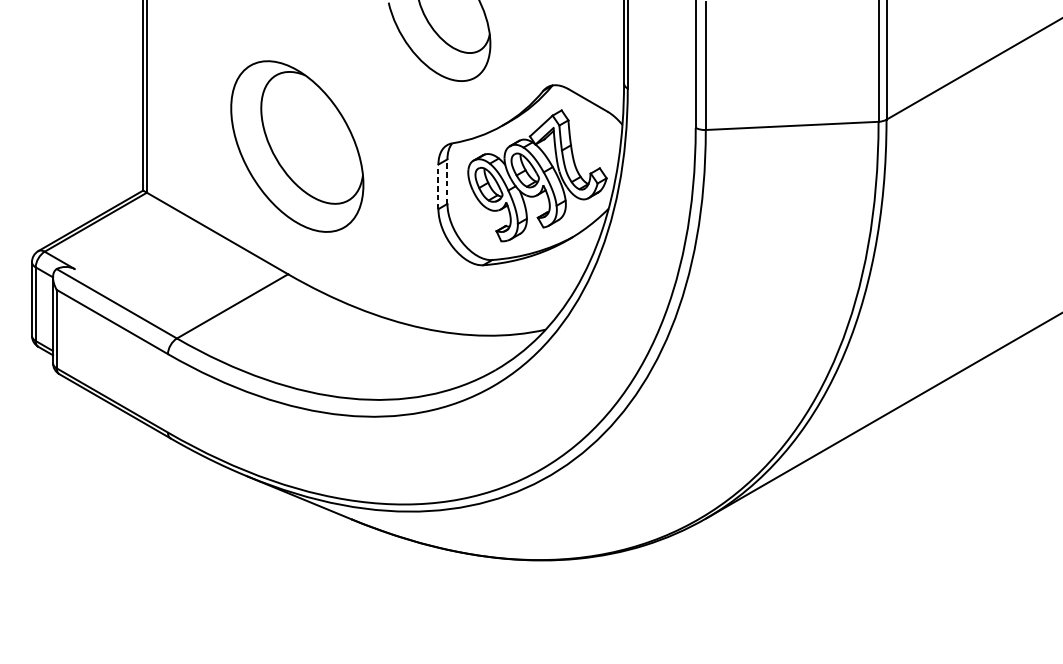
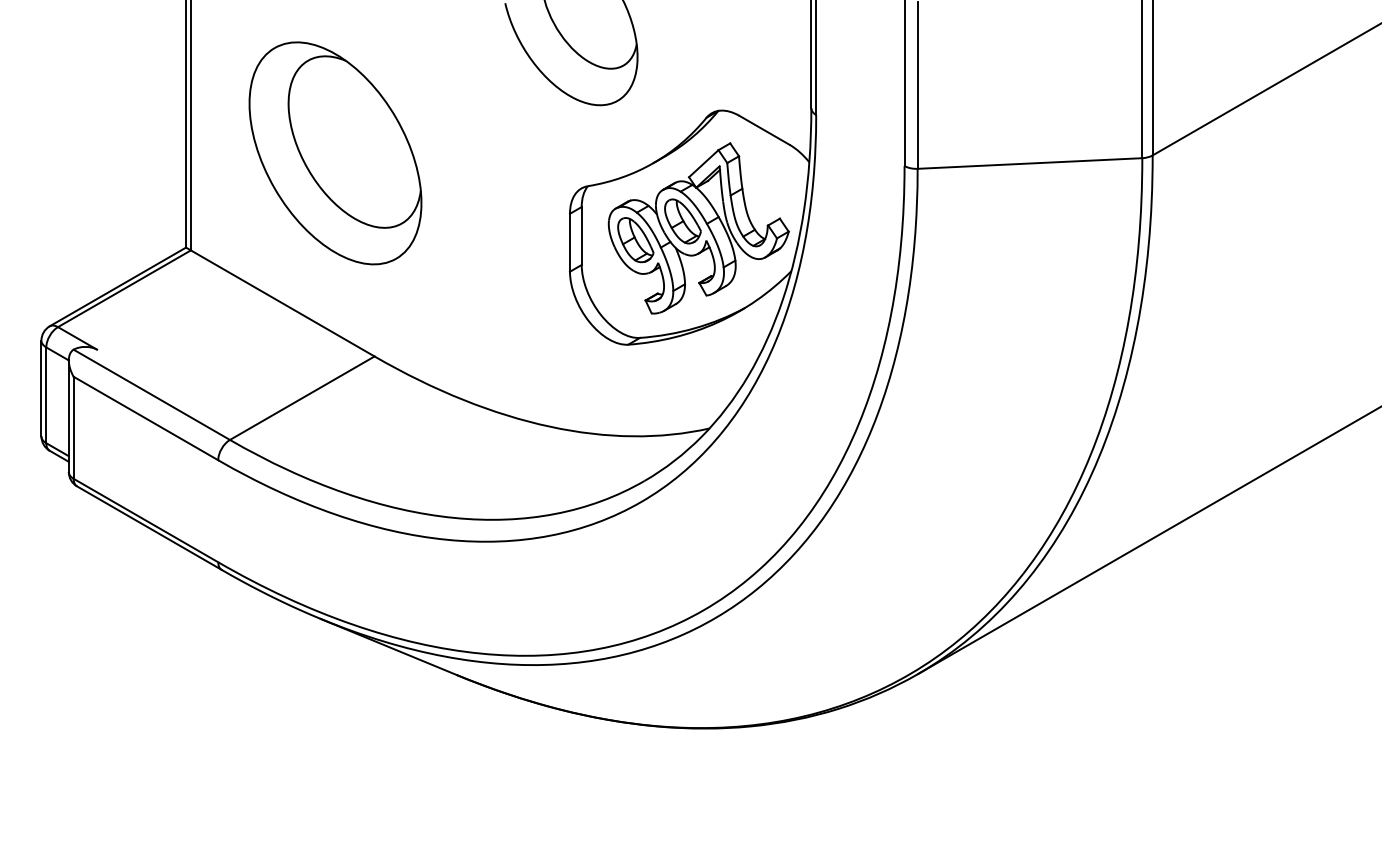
part: (297, 146) -> (335, 153), moved
line: (447, 182) -> (581, 236), dashed -> solid
line: (438, 186) -> (569, 242), dashed -> solid

